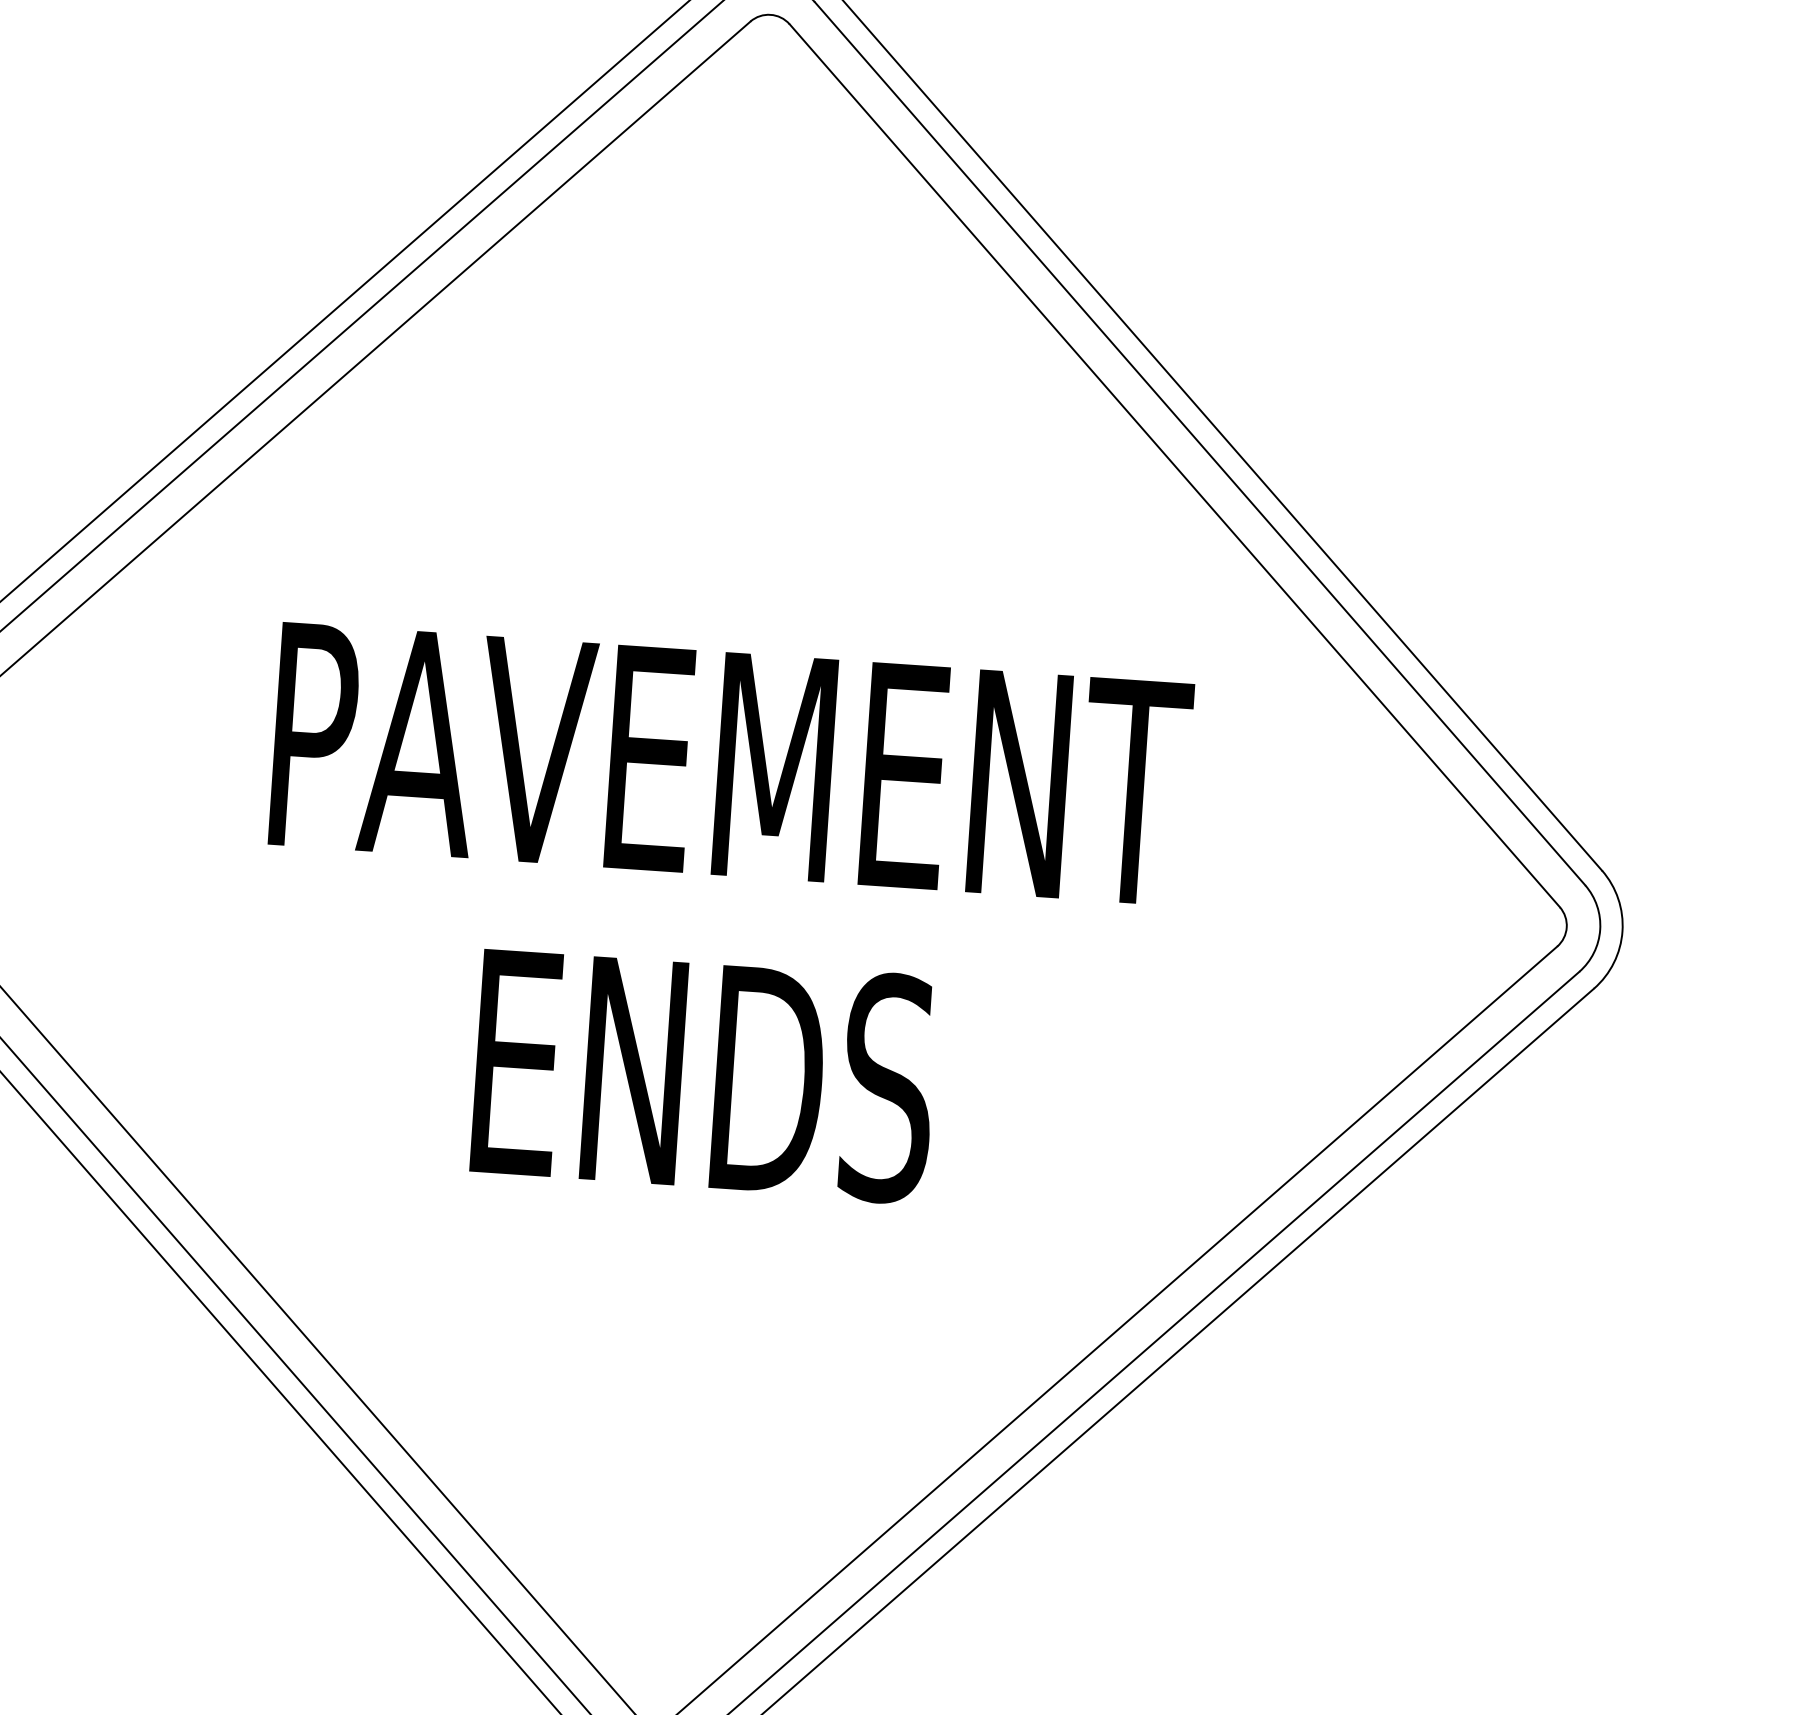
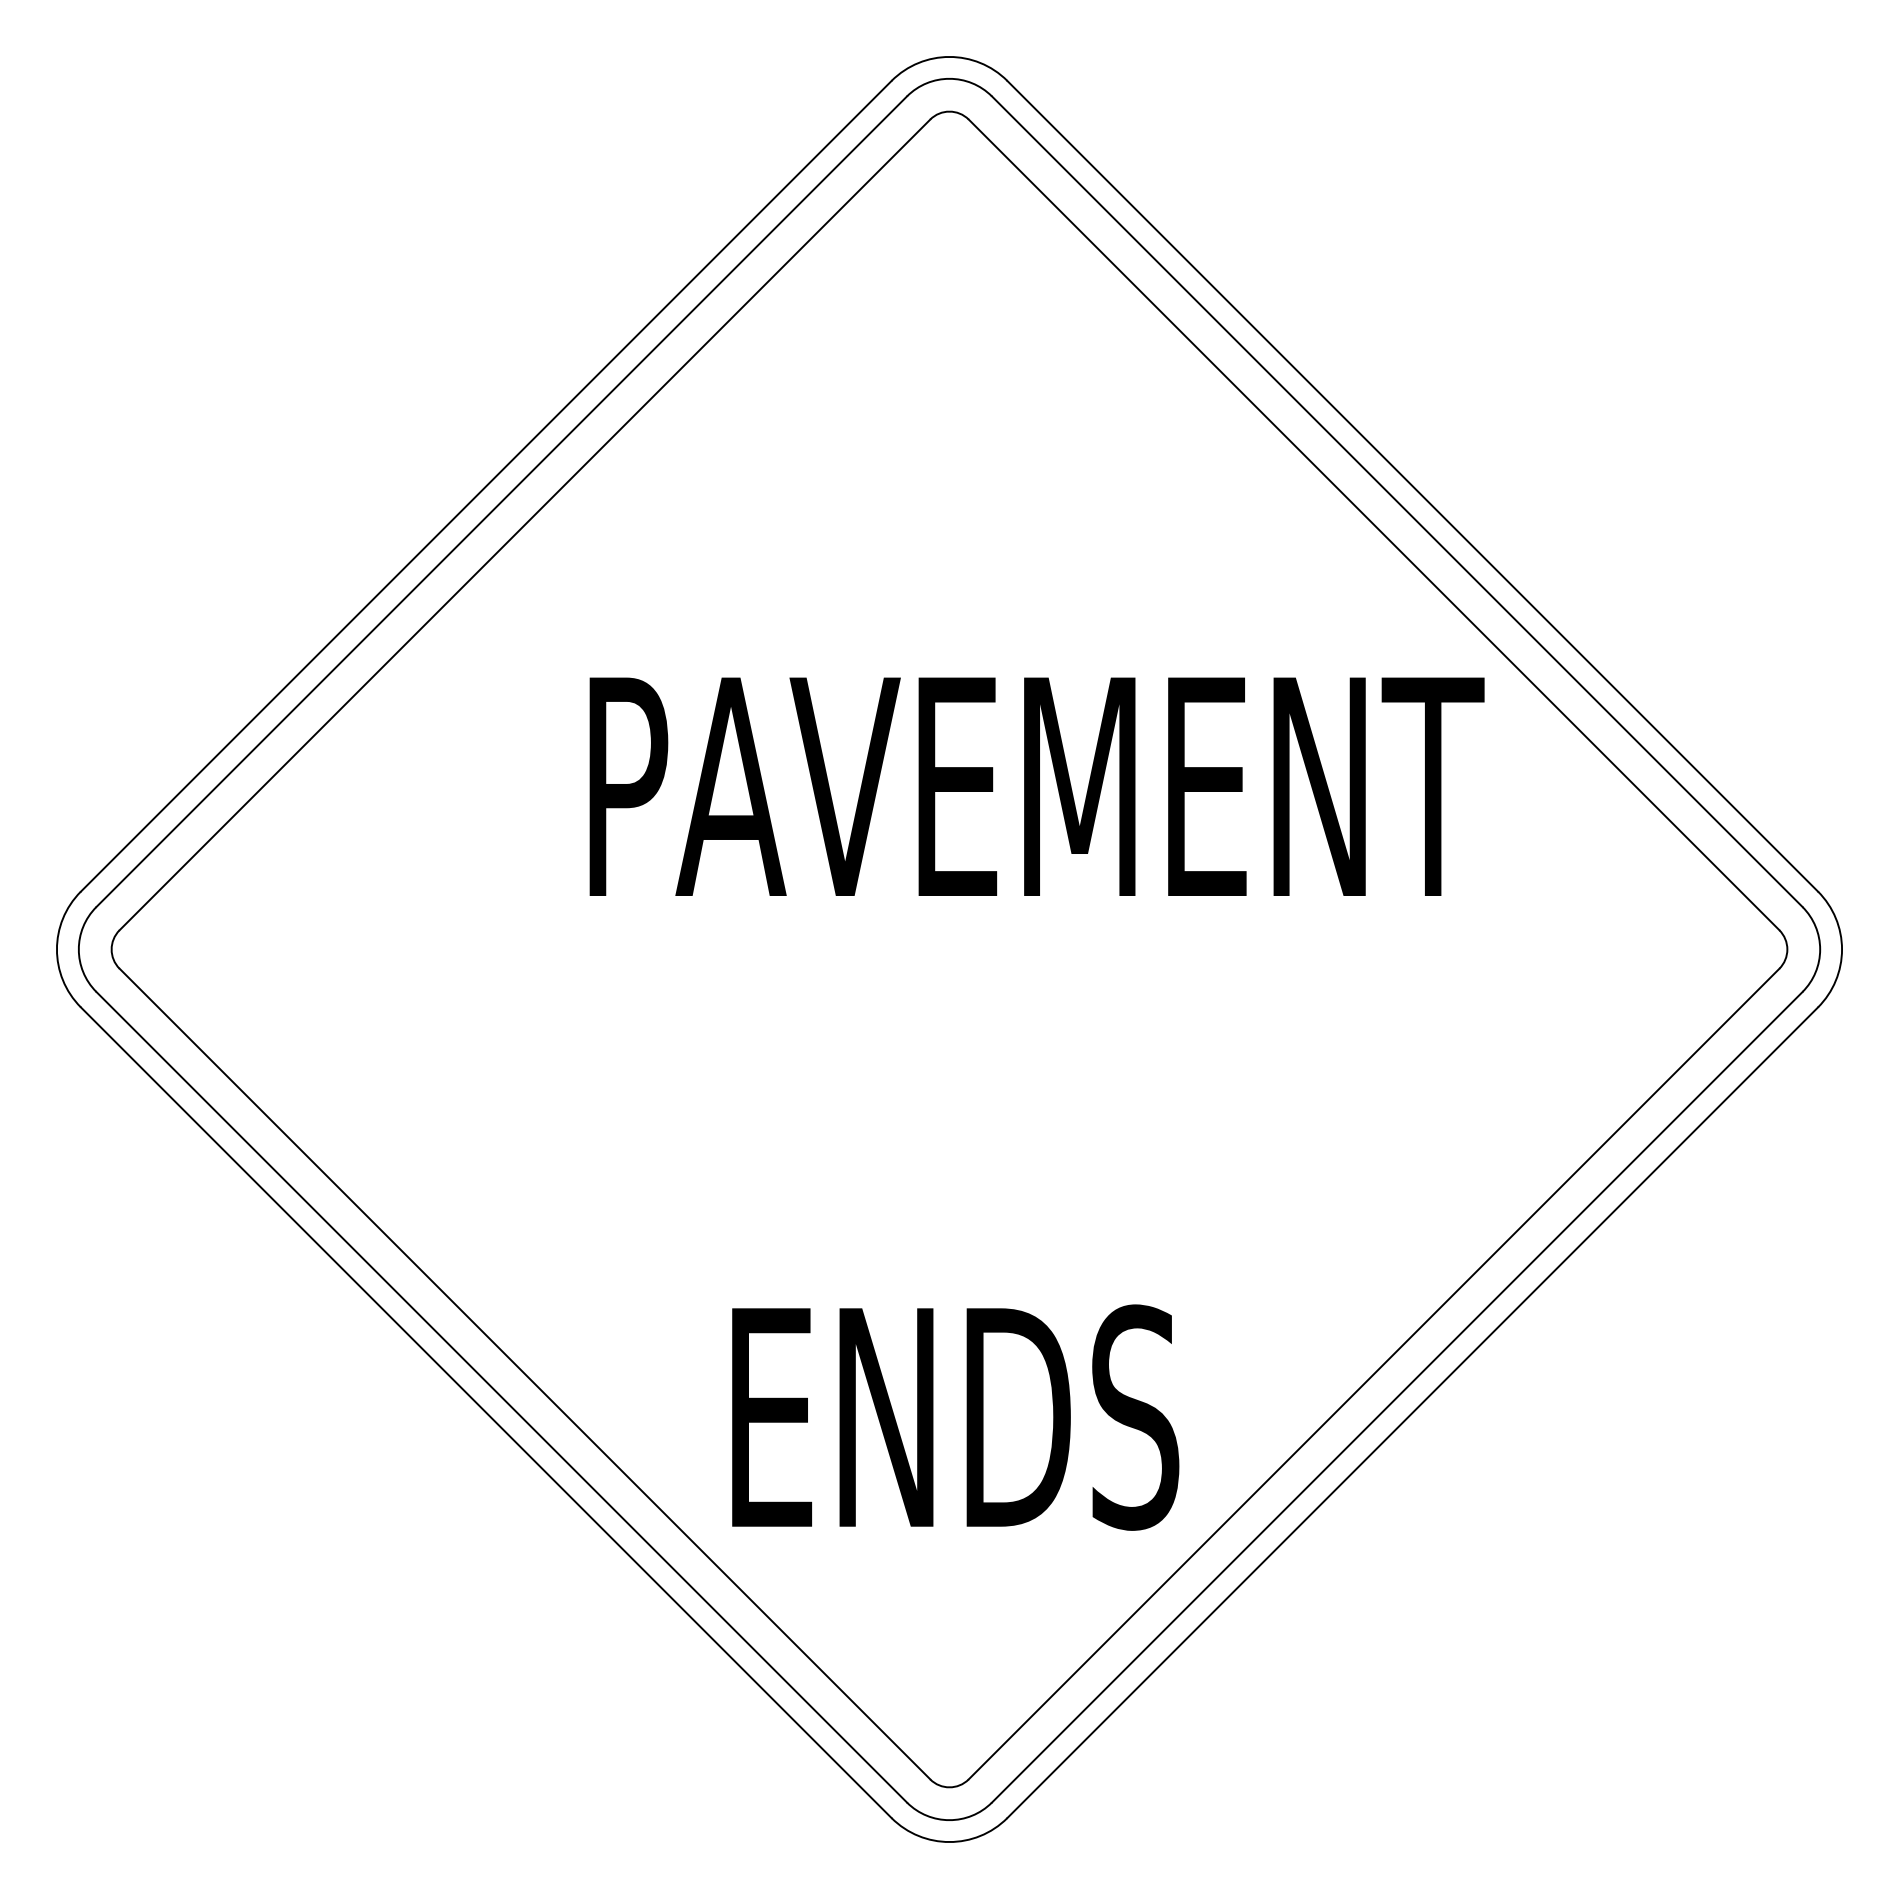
text: (730, 763) -> (1036, 786), moved
text: (704, 1075) -> (955, 1417), moved

